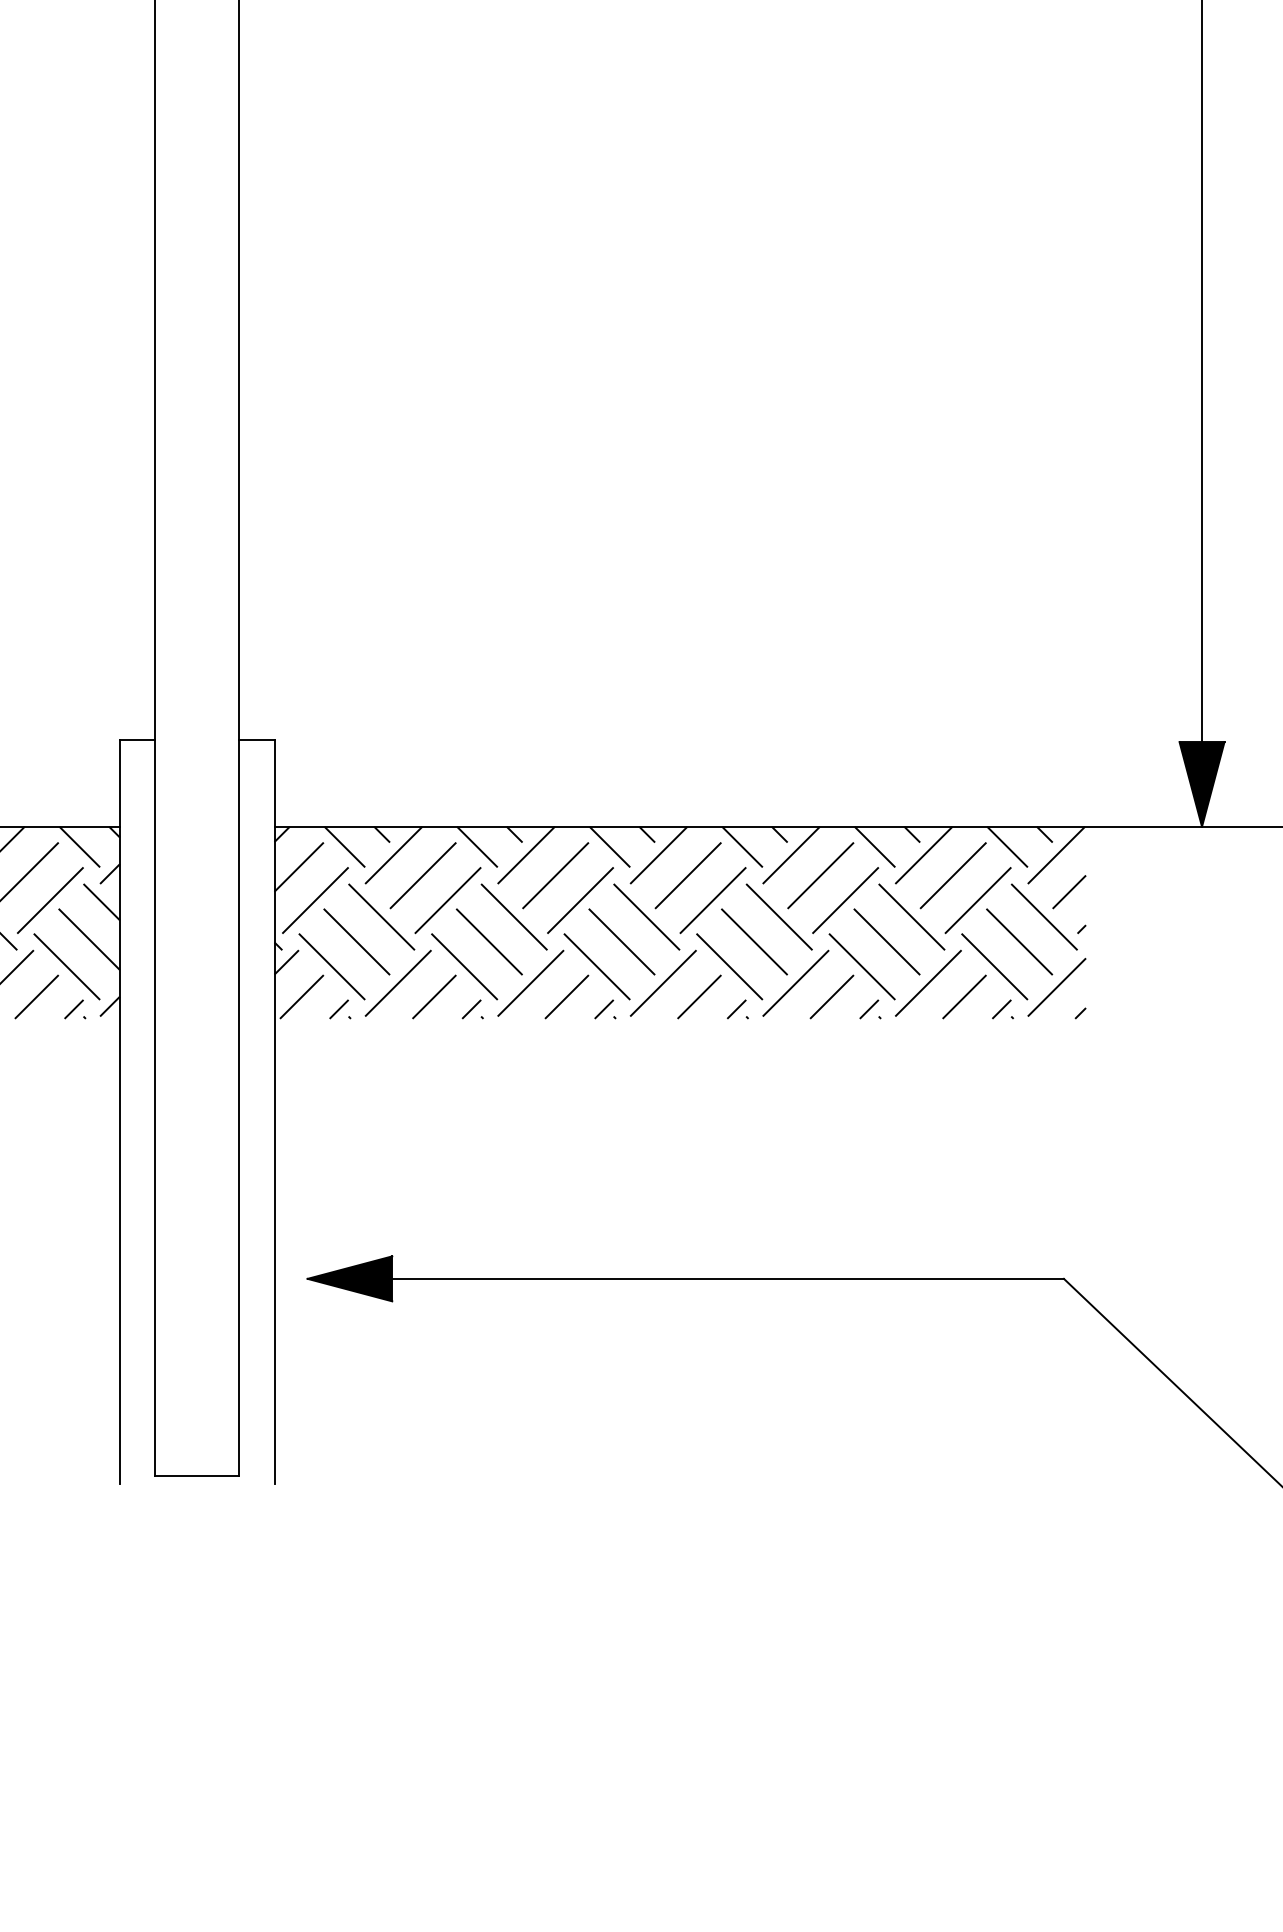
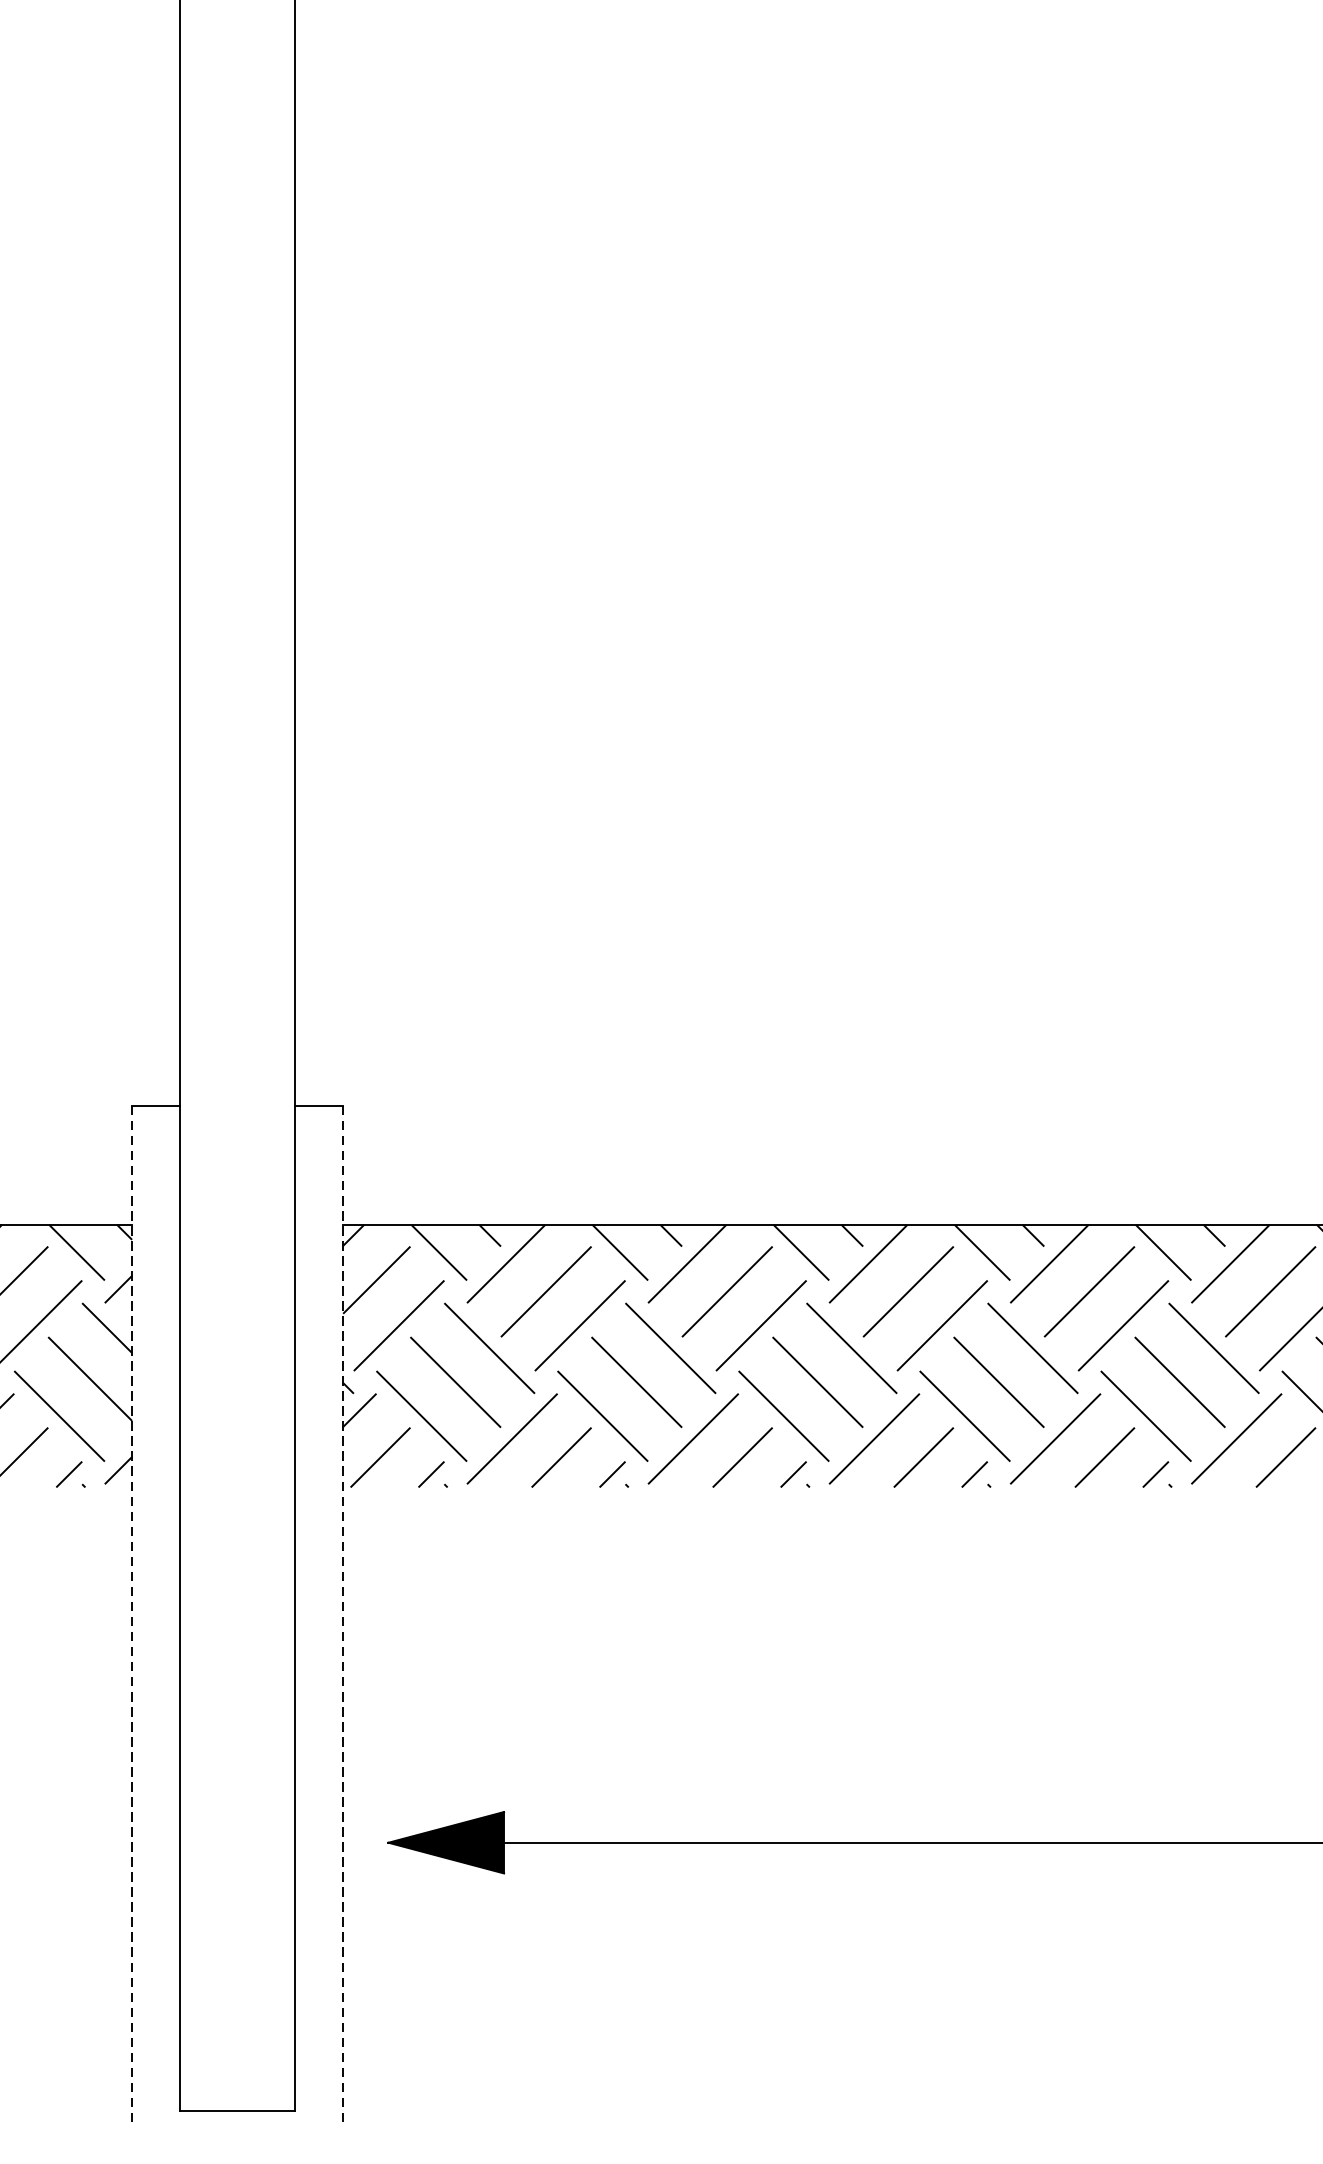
line: (120, 1112) -> (132, 1615), solid -> dashed
line: (274, 1112) -> (343, 1615), solid -> dashed

